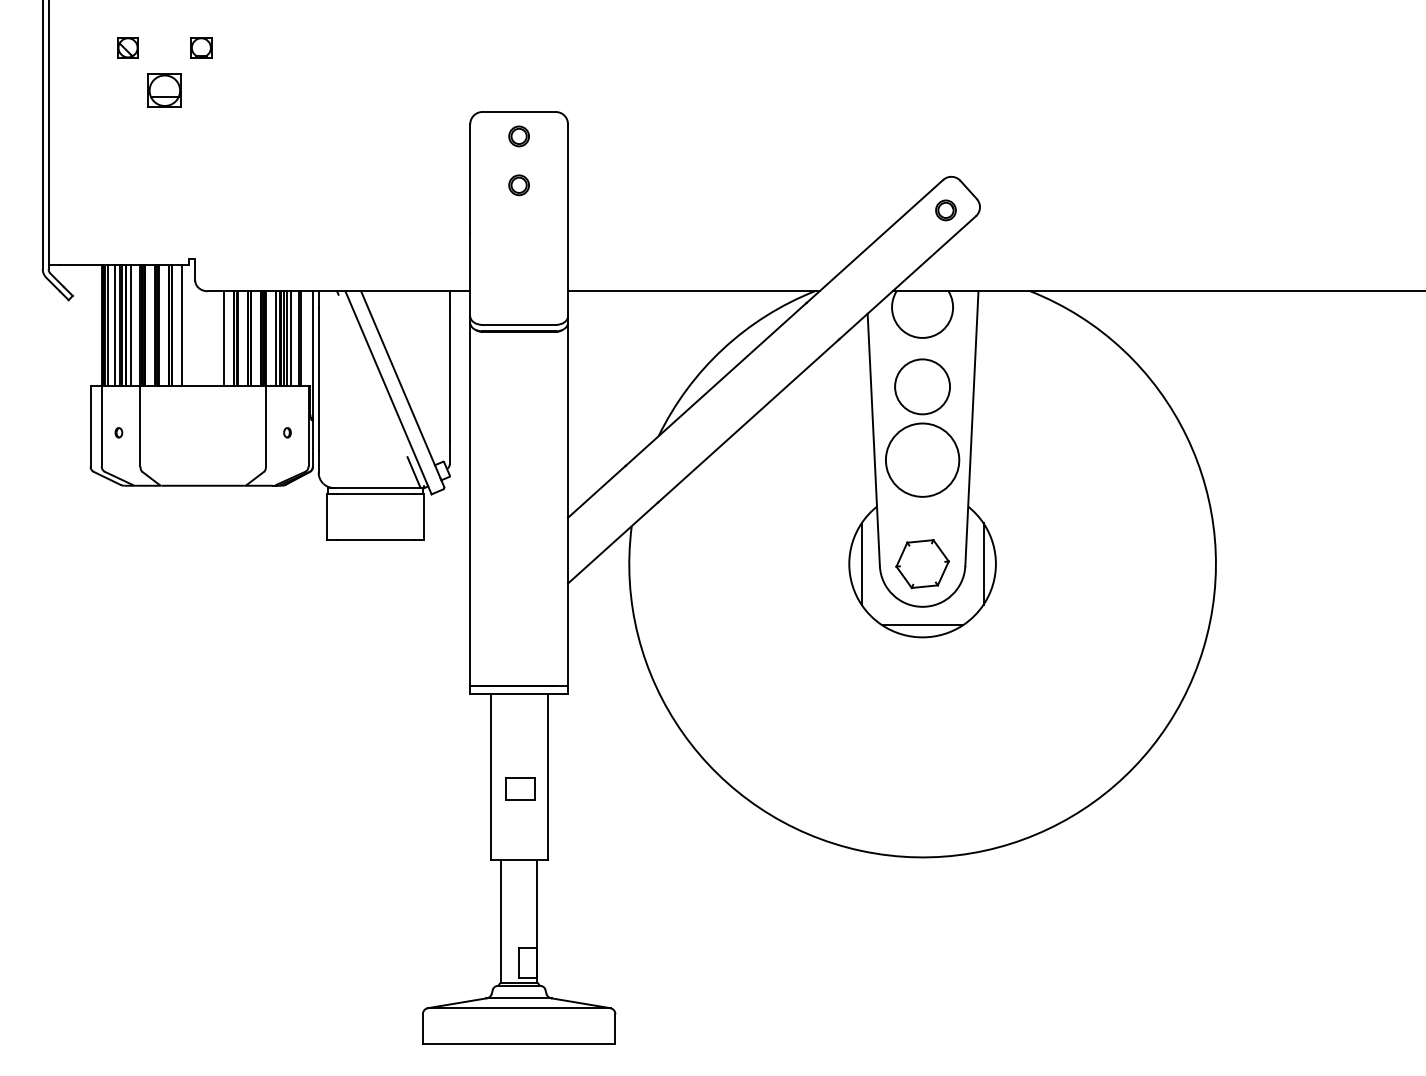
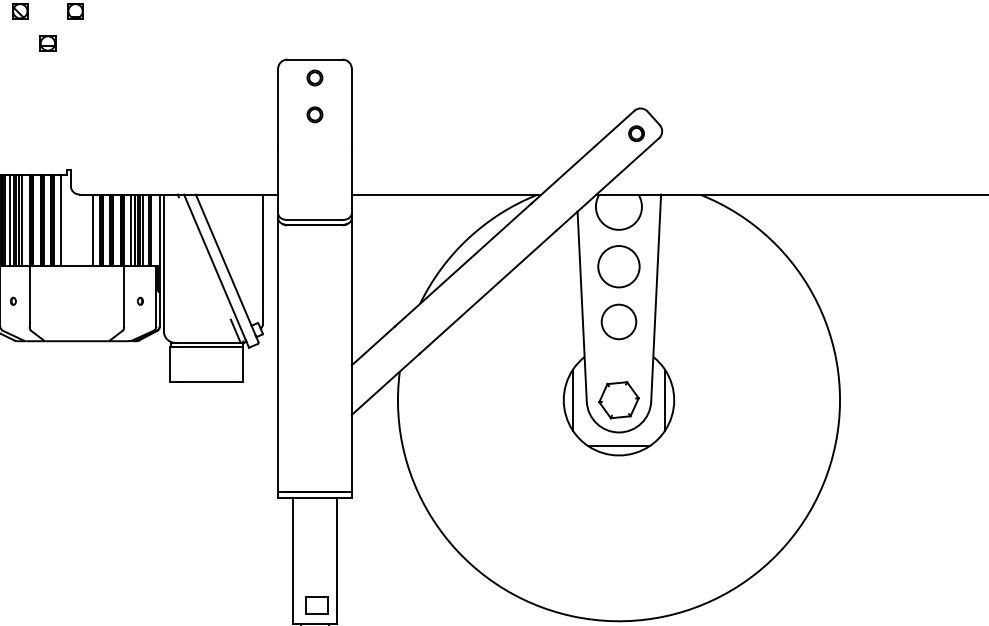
part: (164, 90) -> (47, 43), size x0.62
circle: (922, 460) -> (618, 322), size x0.62
part: (520, 788) -> (316, 605), moved

